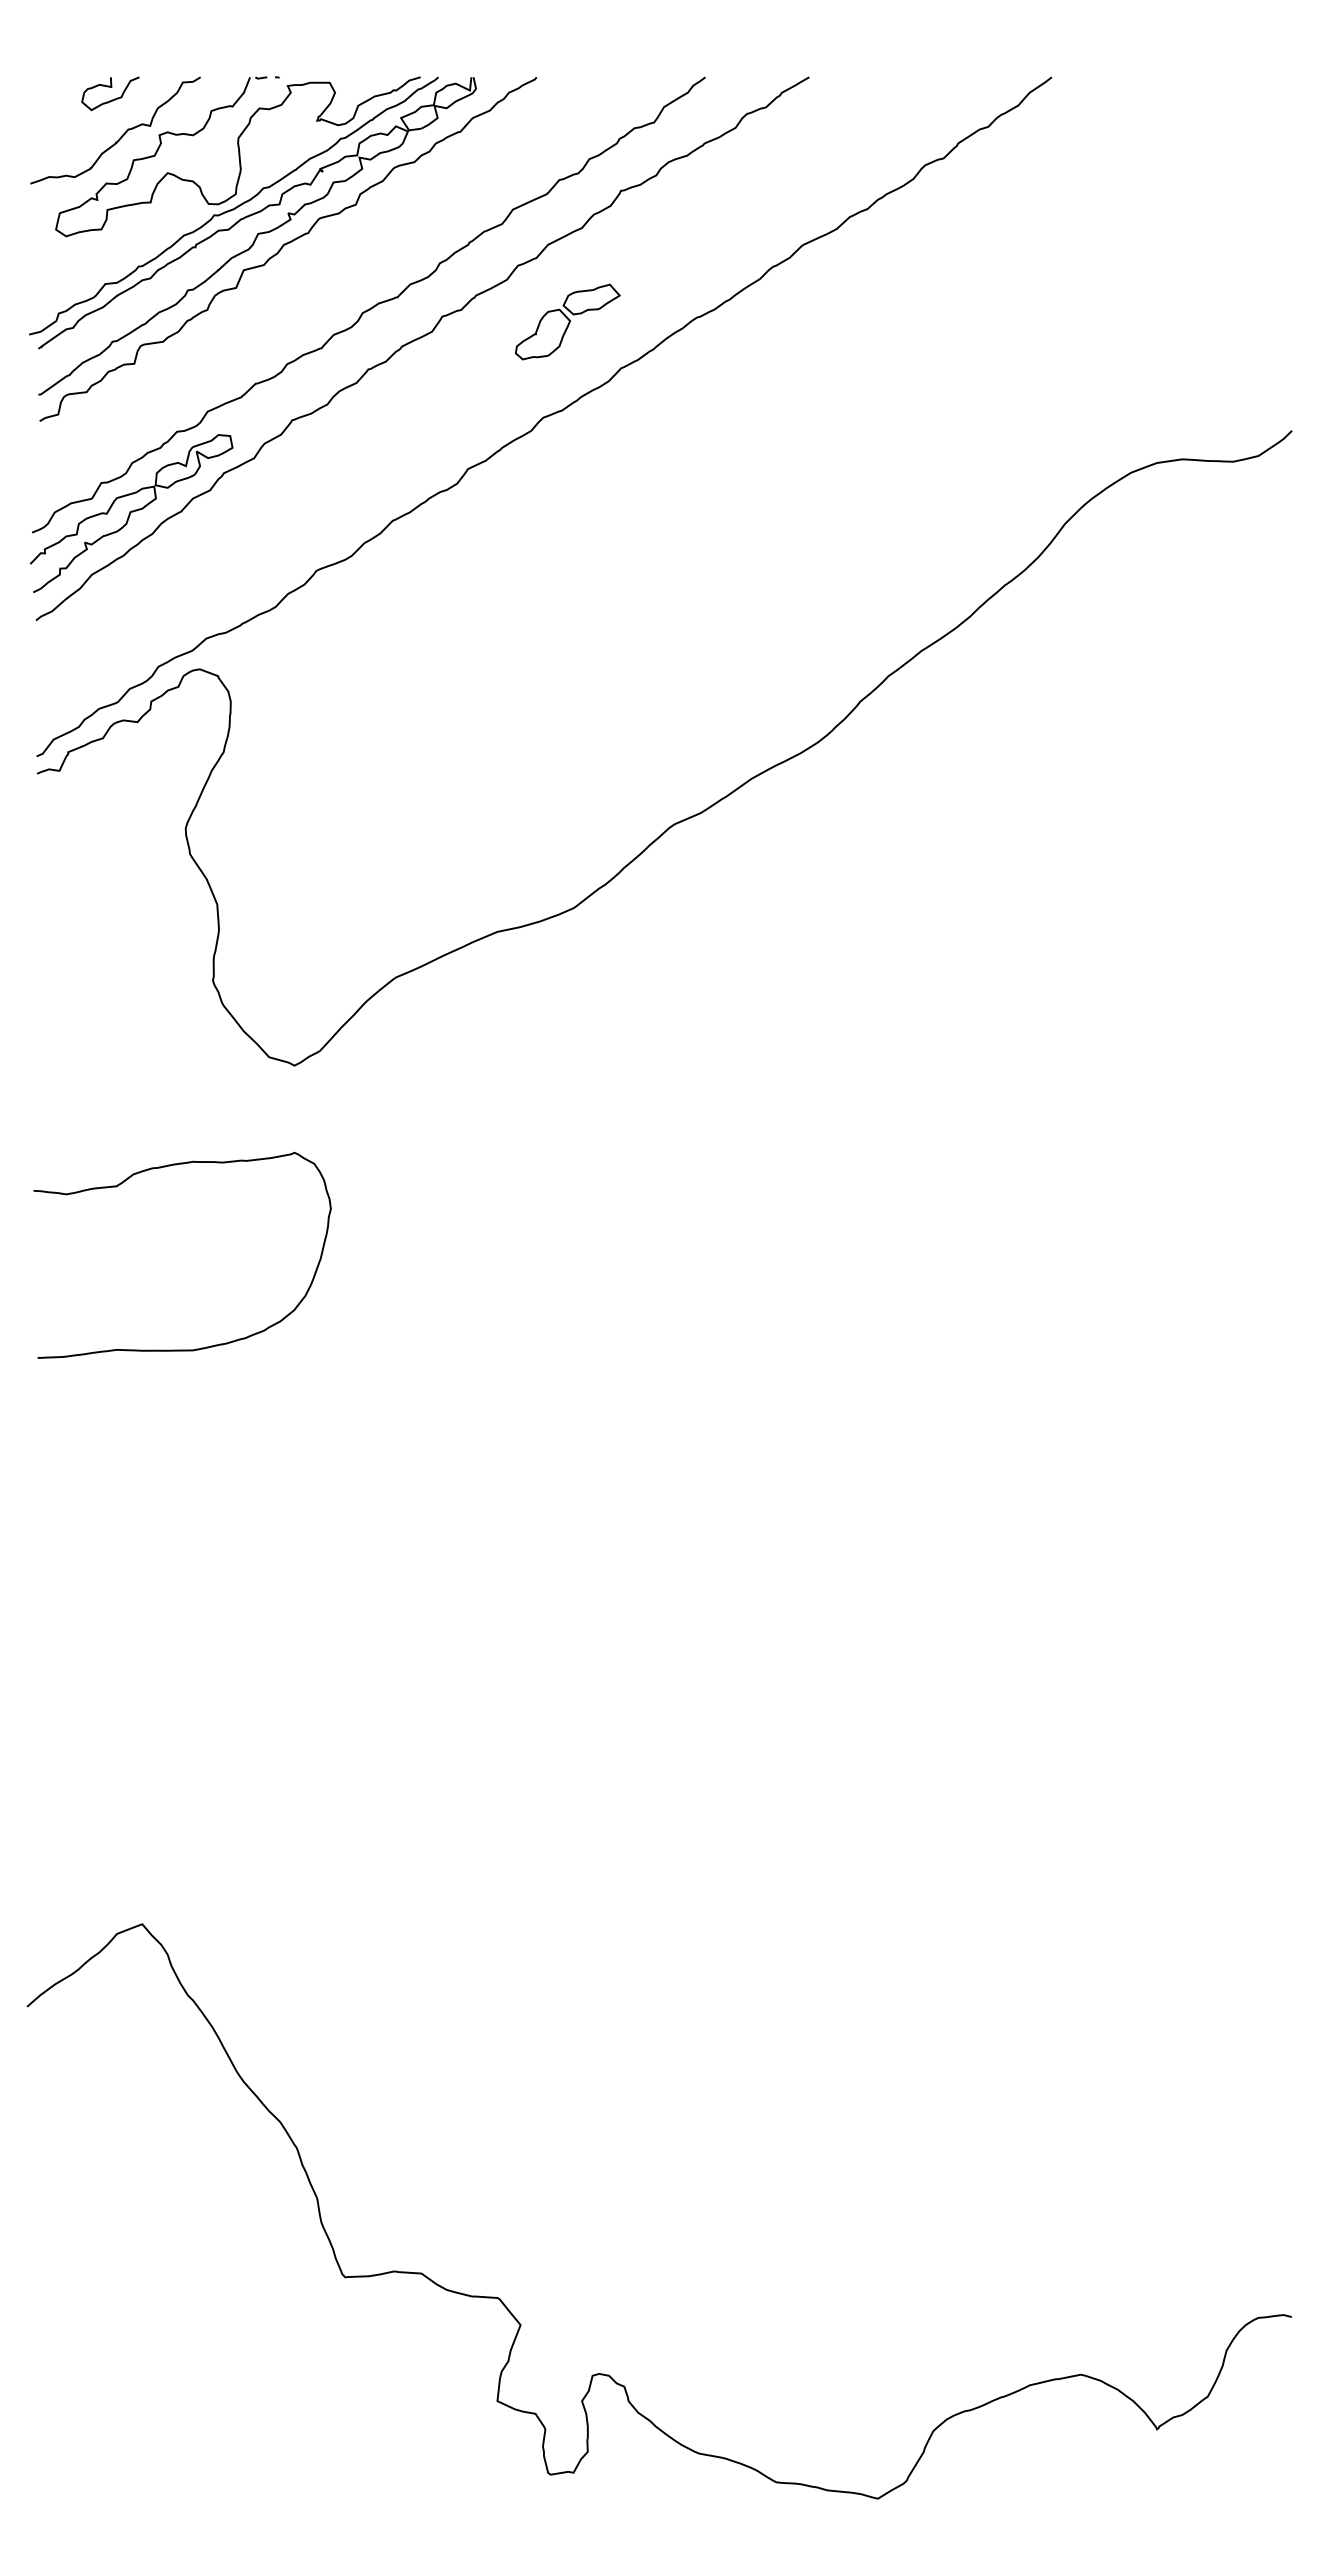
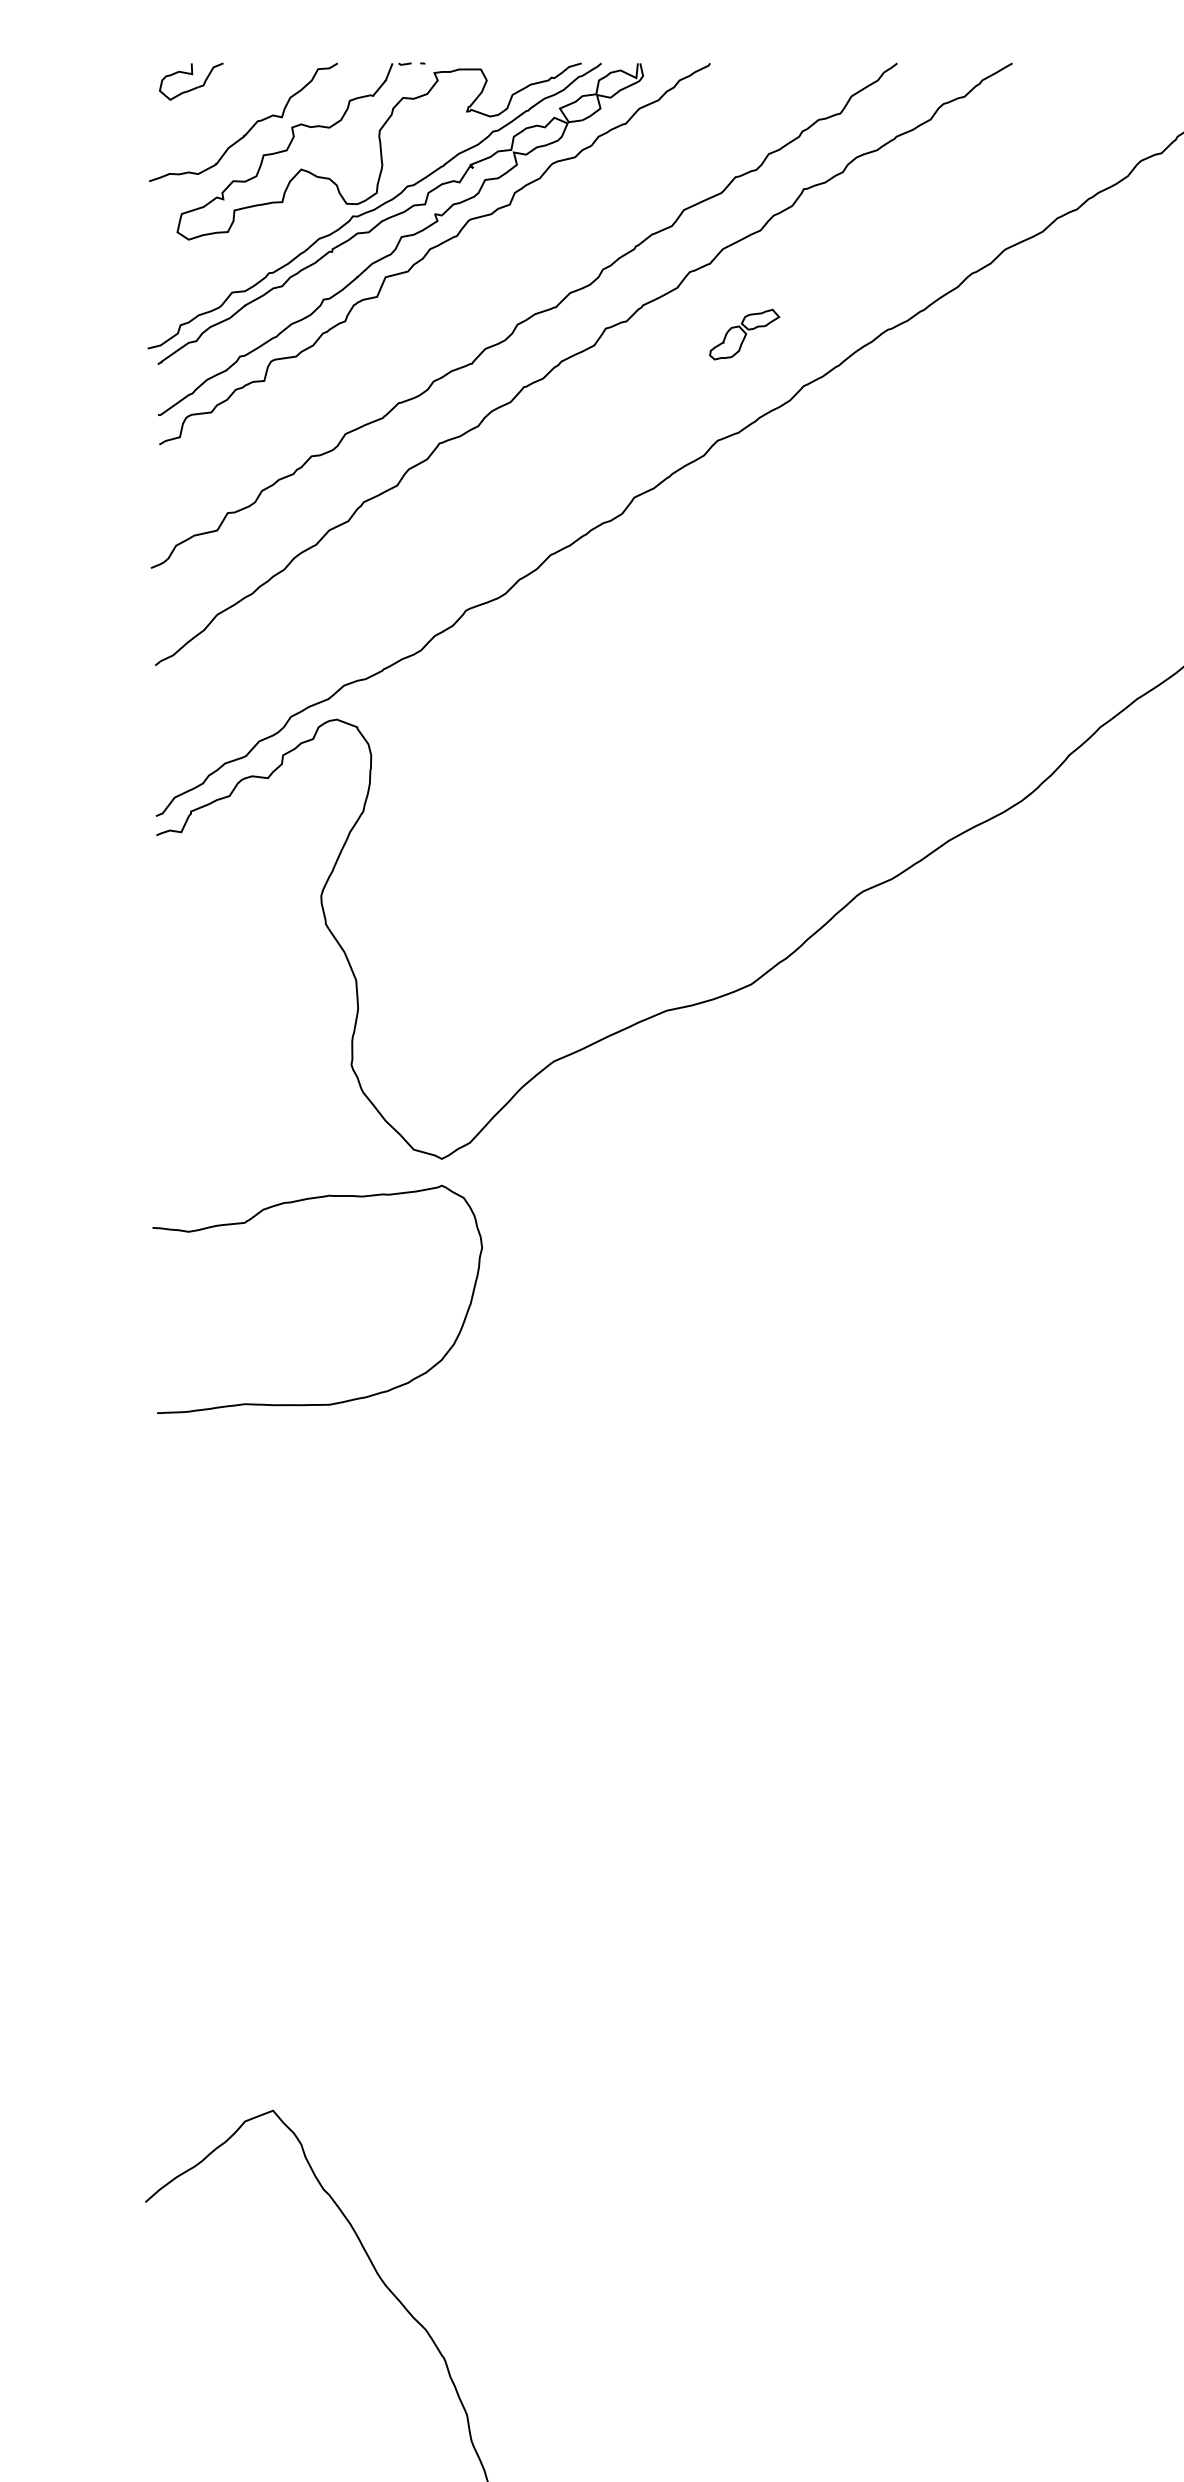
part: (110, 93) -> (191, 81), moved
part: (567, 321) -> (744, 334), size x0.6
part: (131, 513) -> (261, 546), removed
curve: (165, 1167) -> (298, 1202), moved

